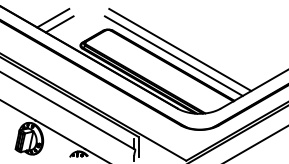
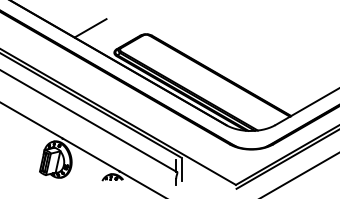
line: (52, 17) -> (82, 20), removed
line: (179, 49) -> (228, 57), removed
line: (173, 55) -> (221, 64), removed

